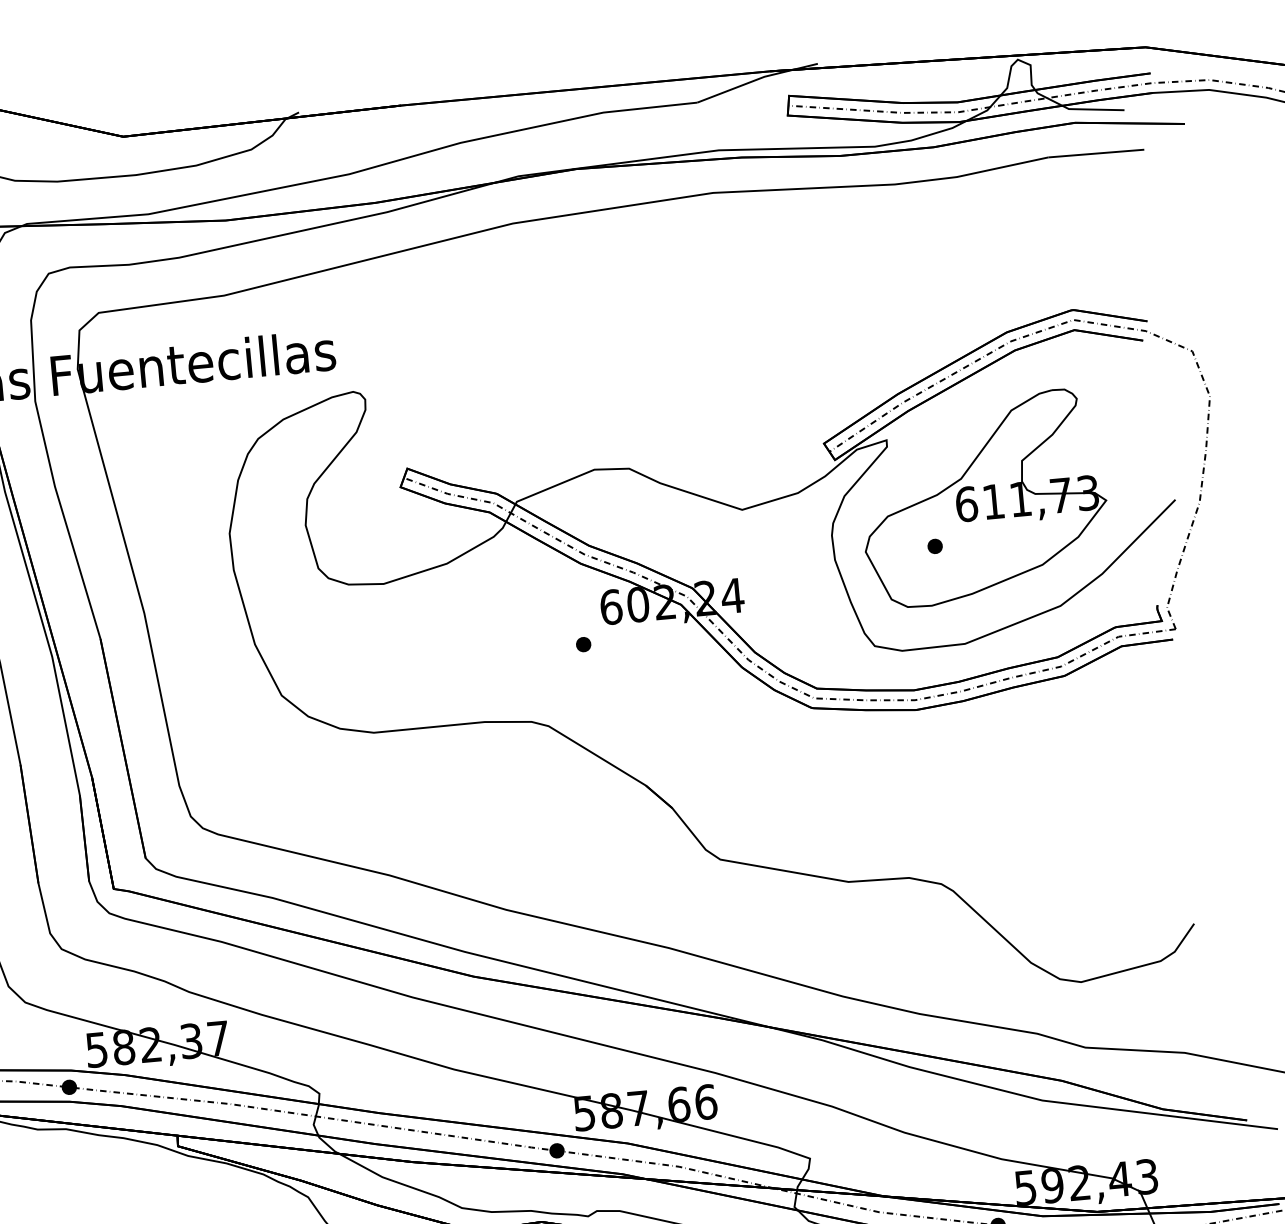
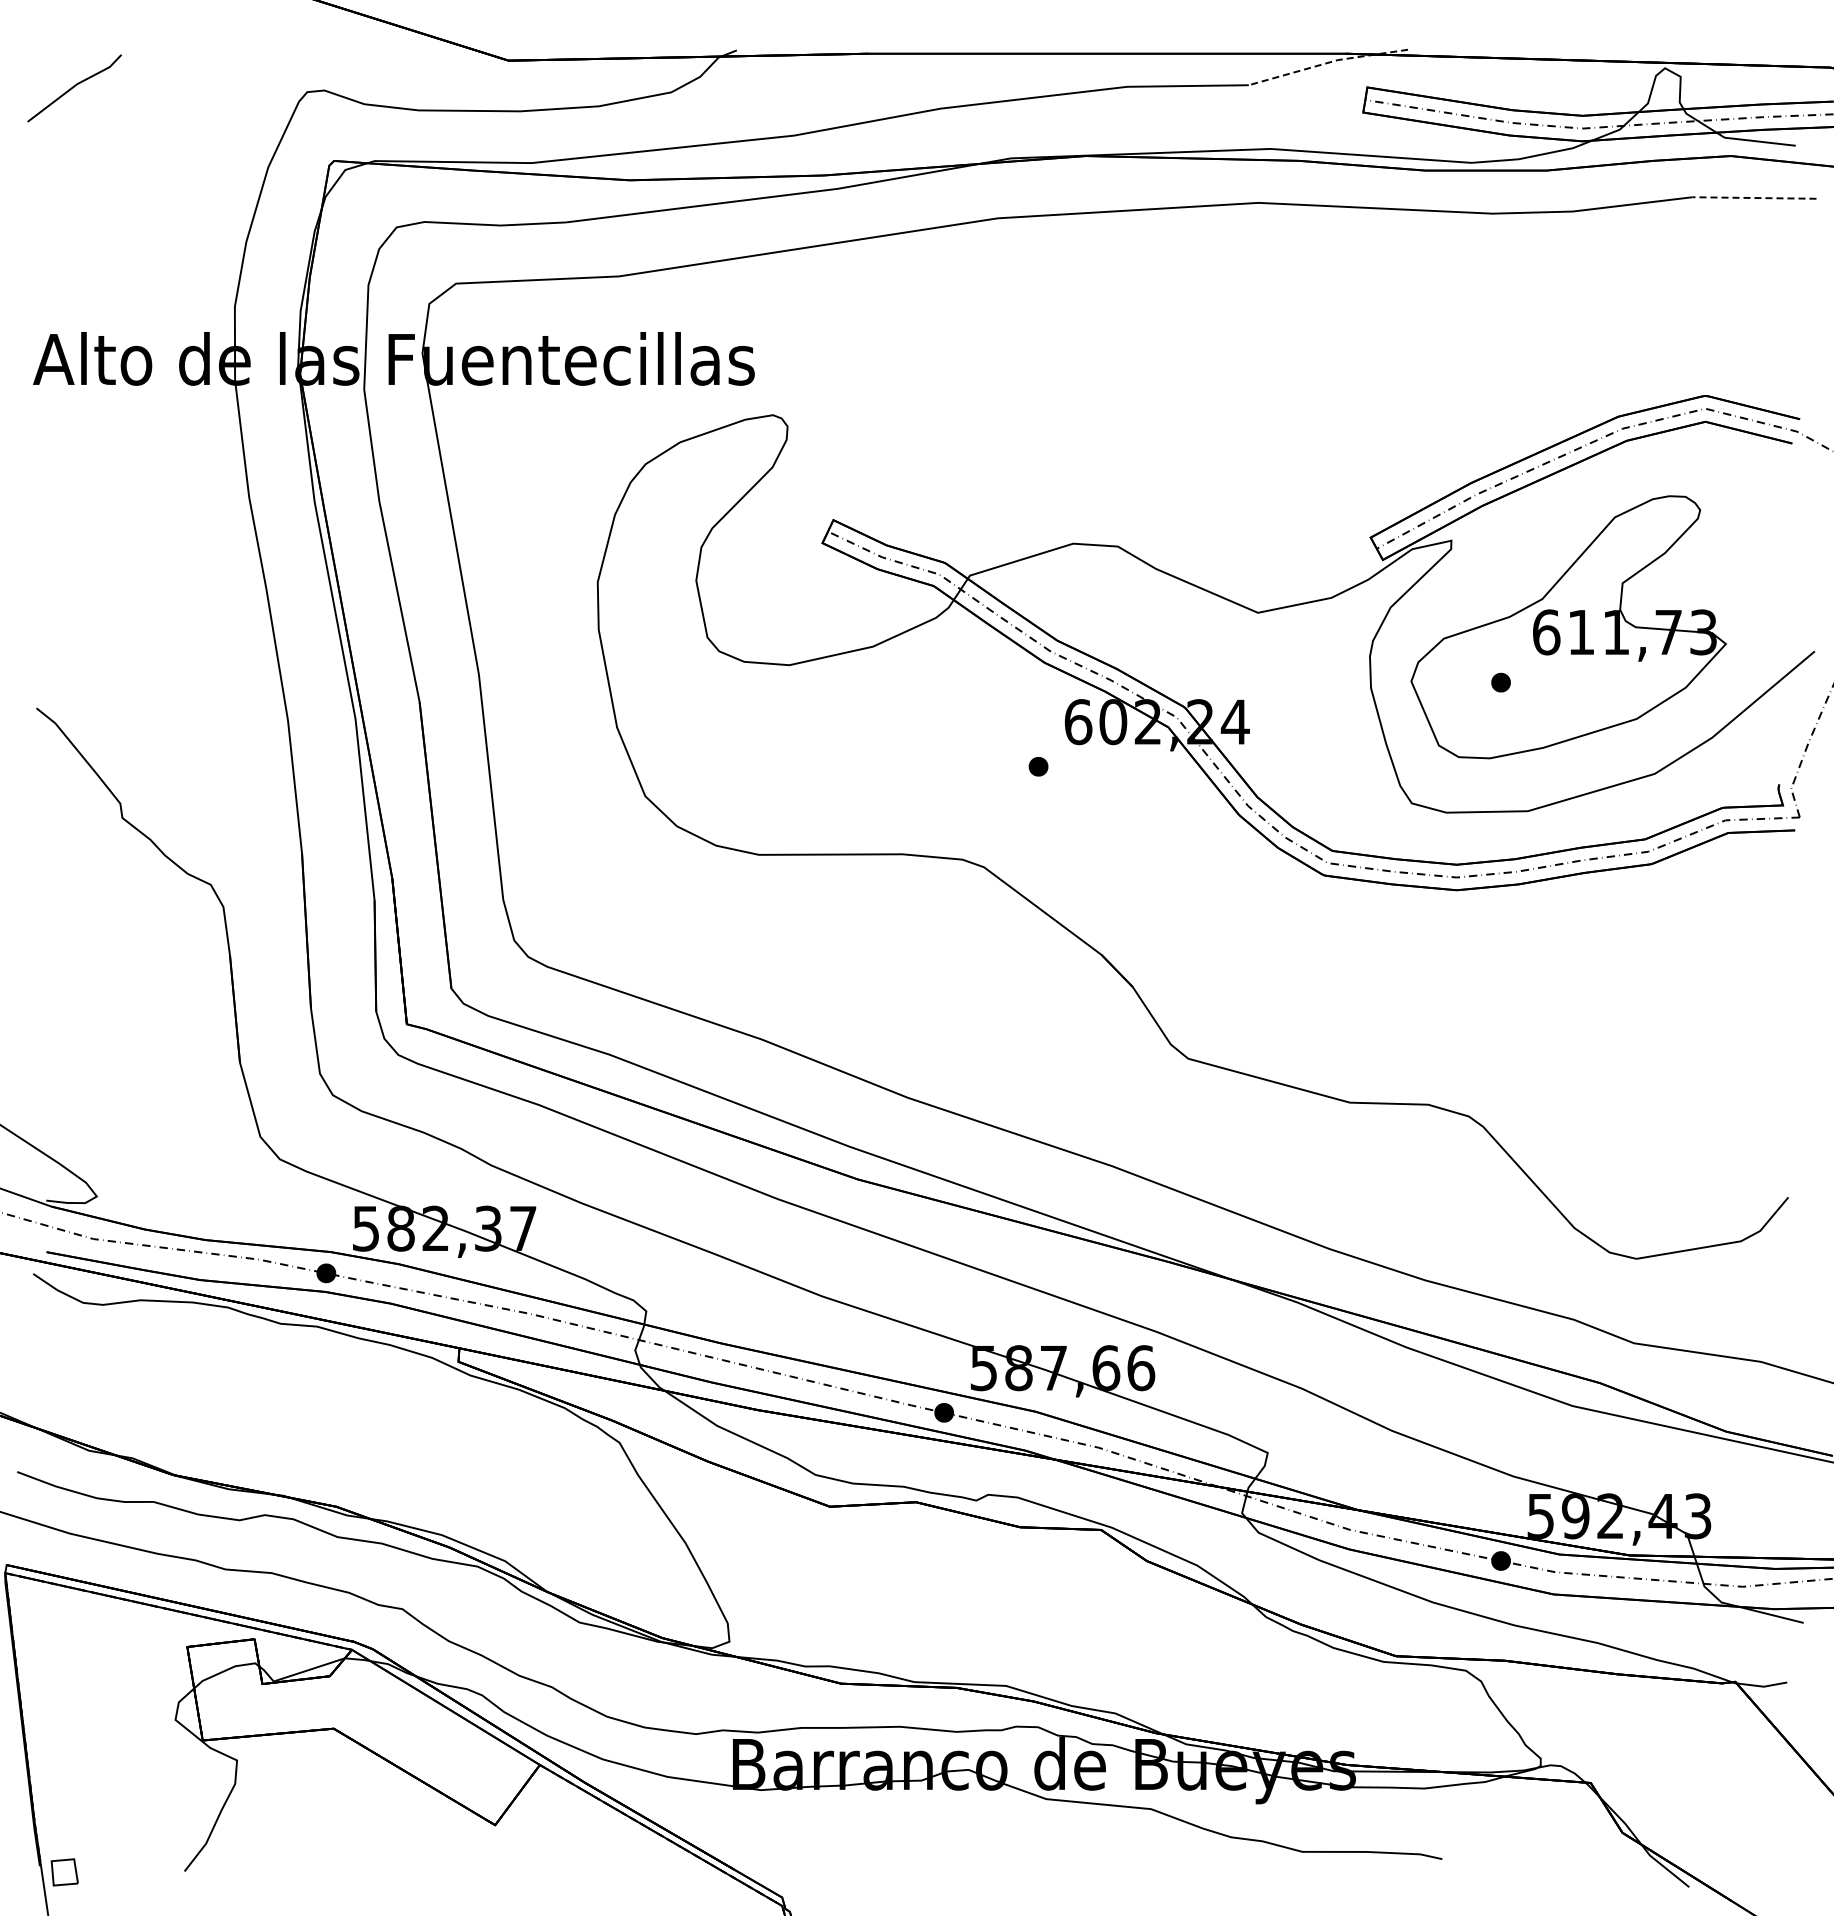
line: (756, 80) -> (1327, 63), solid -> dashed
line: (1095, 154) -> (1753, 198), solid -> dashed

